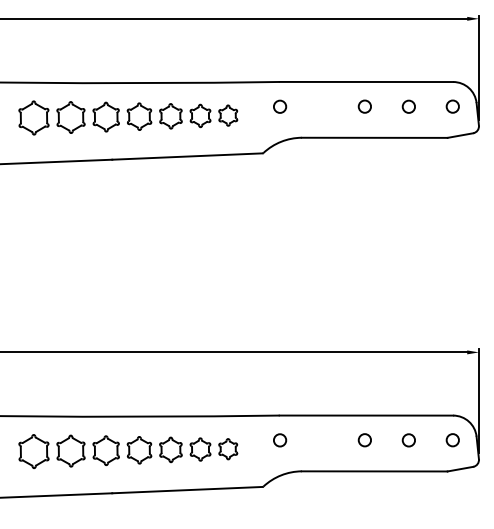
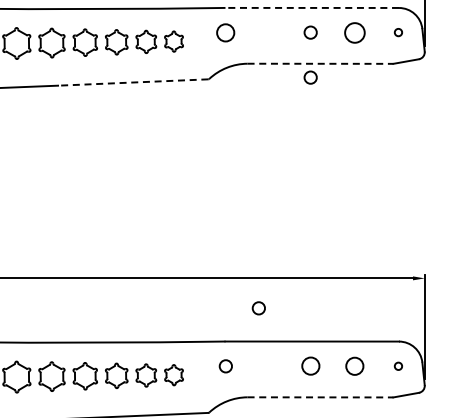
line: (366, 81) -> (312, 7), solid -> dashed
circle: (280, 106) -> (226, 32), size x1.4
circle: (408, 106) -> (354, 32), size x1.6
circle: (452, 106) -> (398, 32), size x0.6
line: (374, 137) -> (320, 63), solid -> dashed
circle: (364, 151) -> (310, 77), added
line: (186, 156) -> (132, 82), solid -> dashed
circle: (313, 382) -> (259, 308), added
circle: (364, 440) -> (310, 366), size x1.4
circle: (408, 440) -> (354, 366), size x1.4
circle: (452, 440) -> (398, 366), size x0.6
line: (374, 471) -> (320, 397), solid -> dashed

